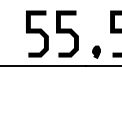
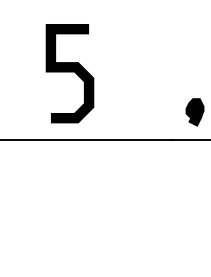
curve: (67, 33) -> (133, 72), removed

